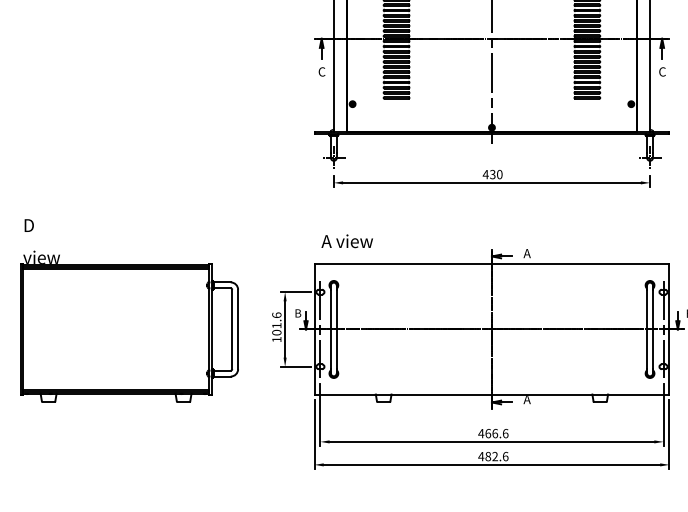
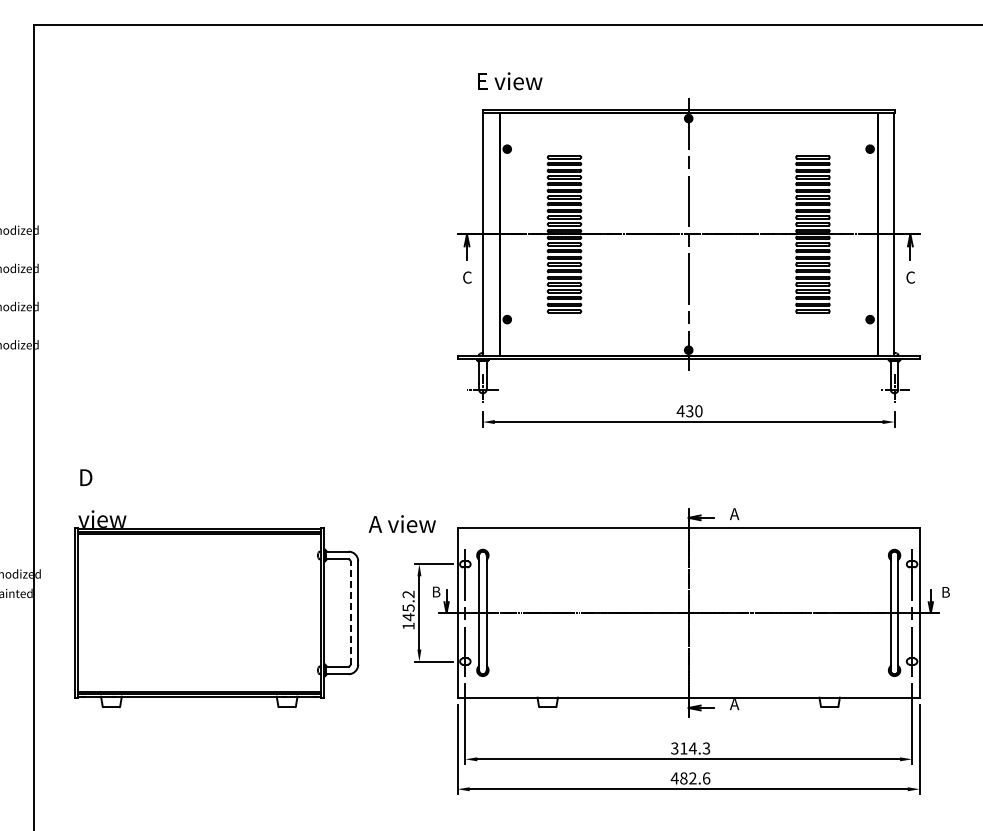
text: (346, 240) -> (401, 523), moved
text: (276, 323) -> (408, 605), 101.6 -> 145.2
line: (232, 329) -> (350, 612), solid -> dashed
text: (493, 433) -> (690, 748), 466.6 -> 314.3

